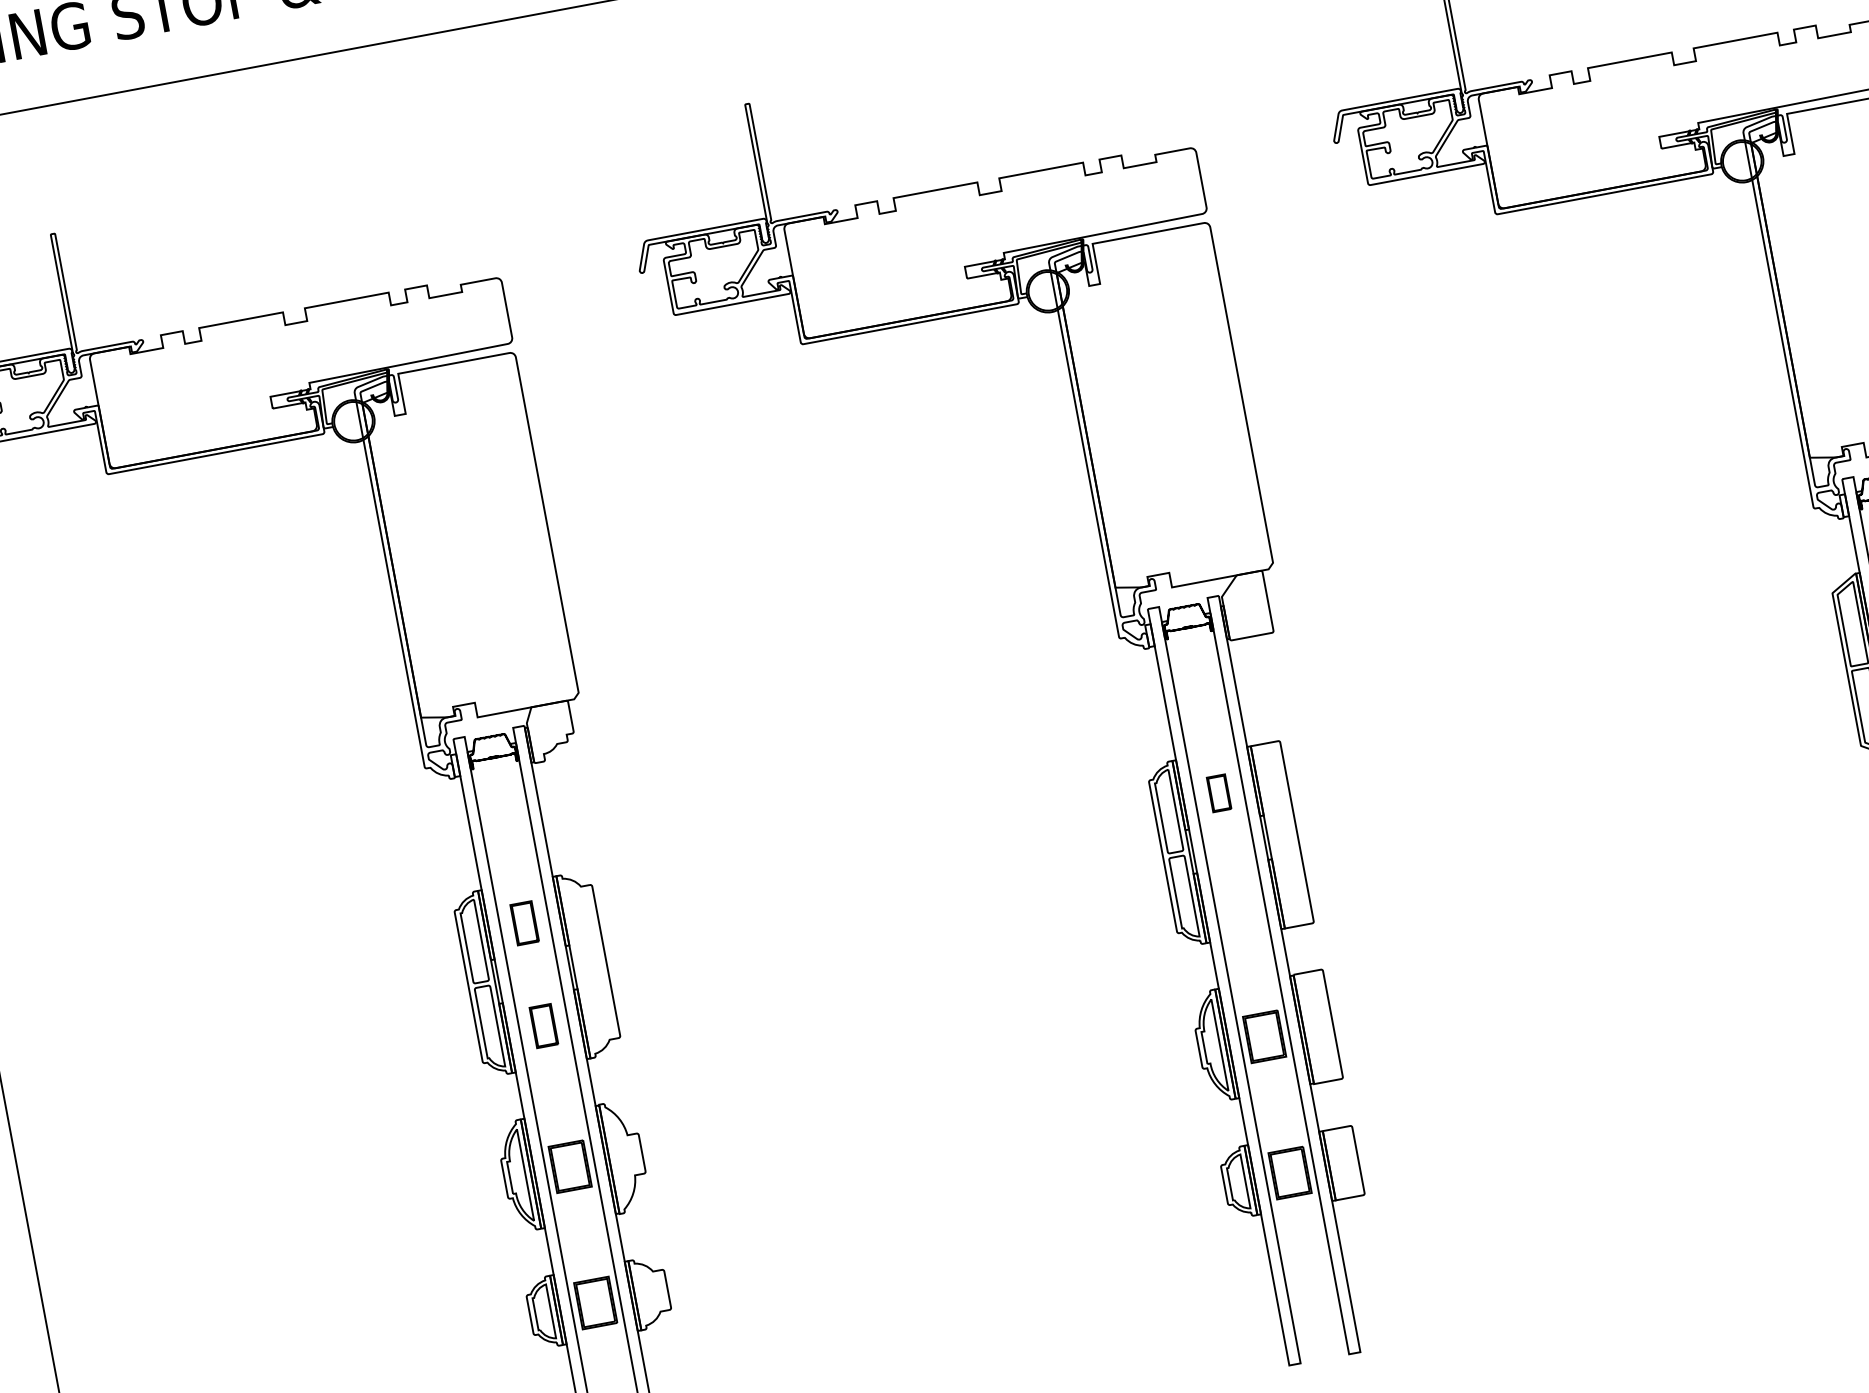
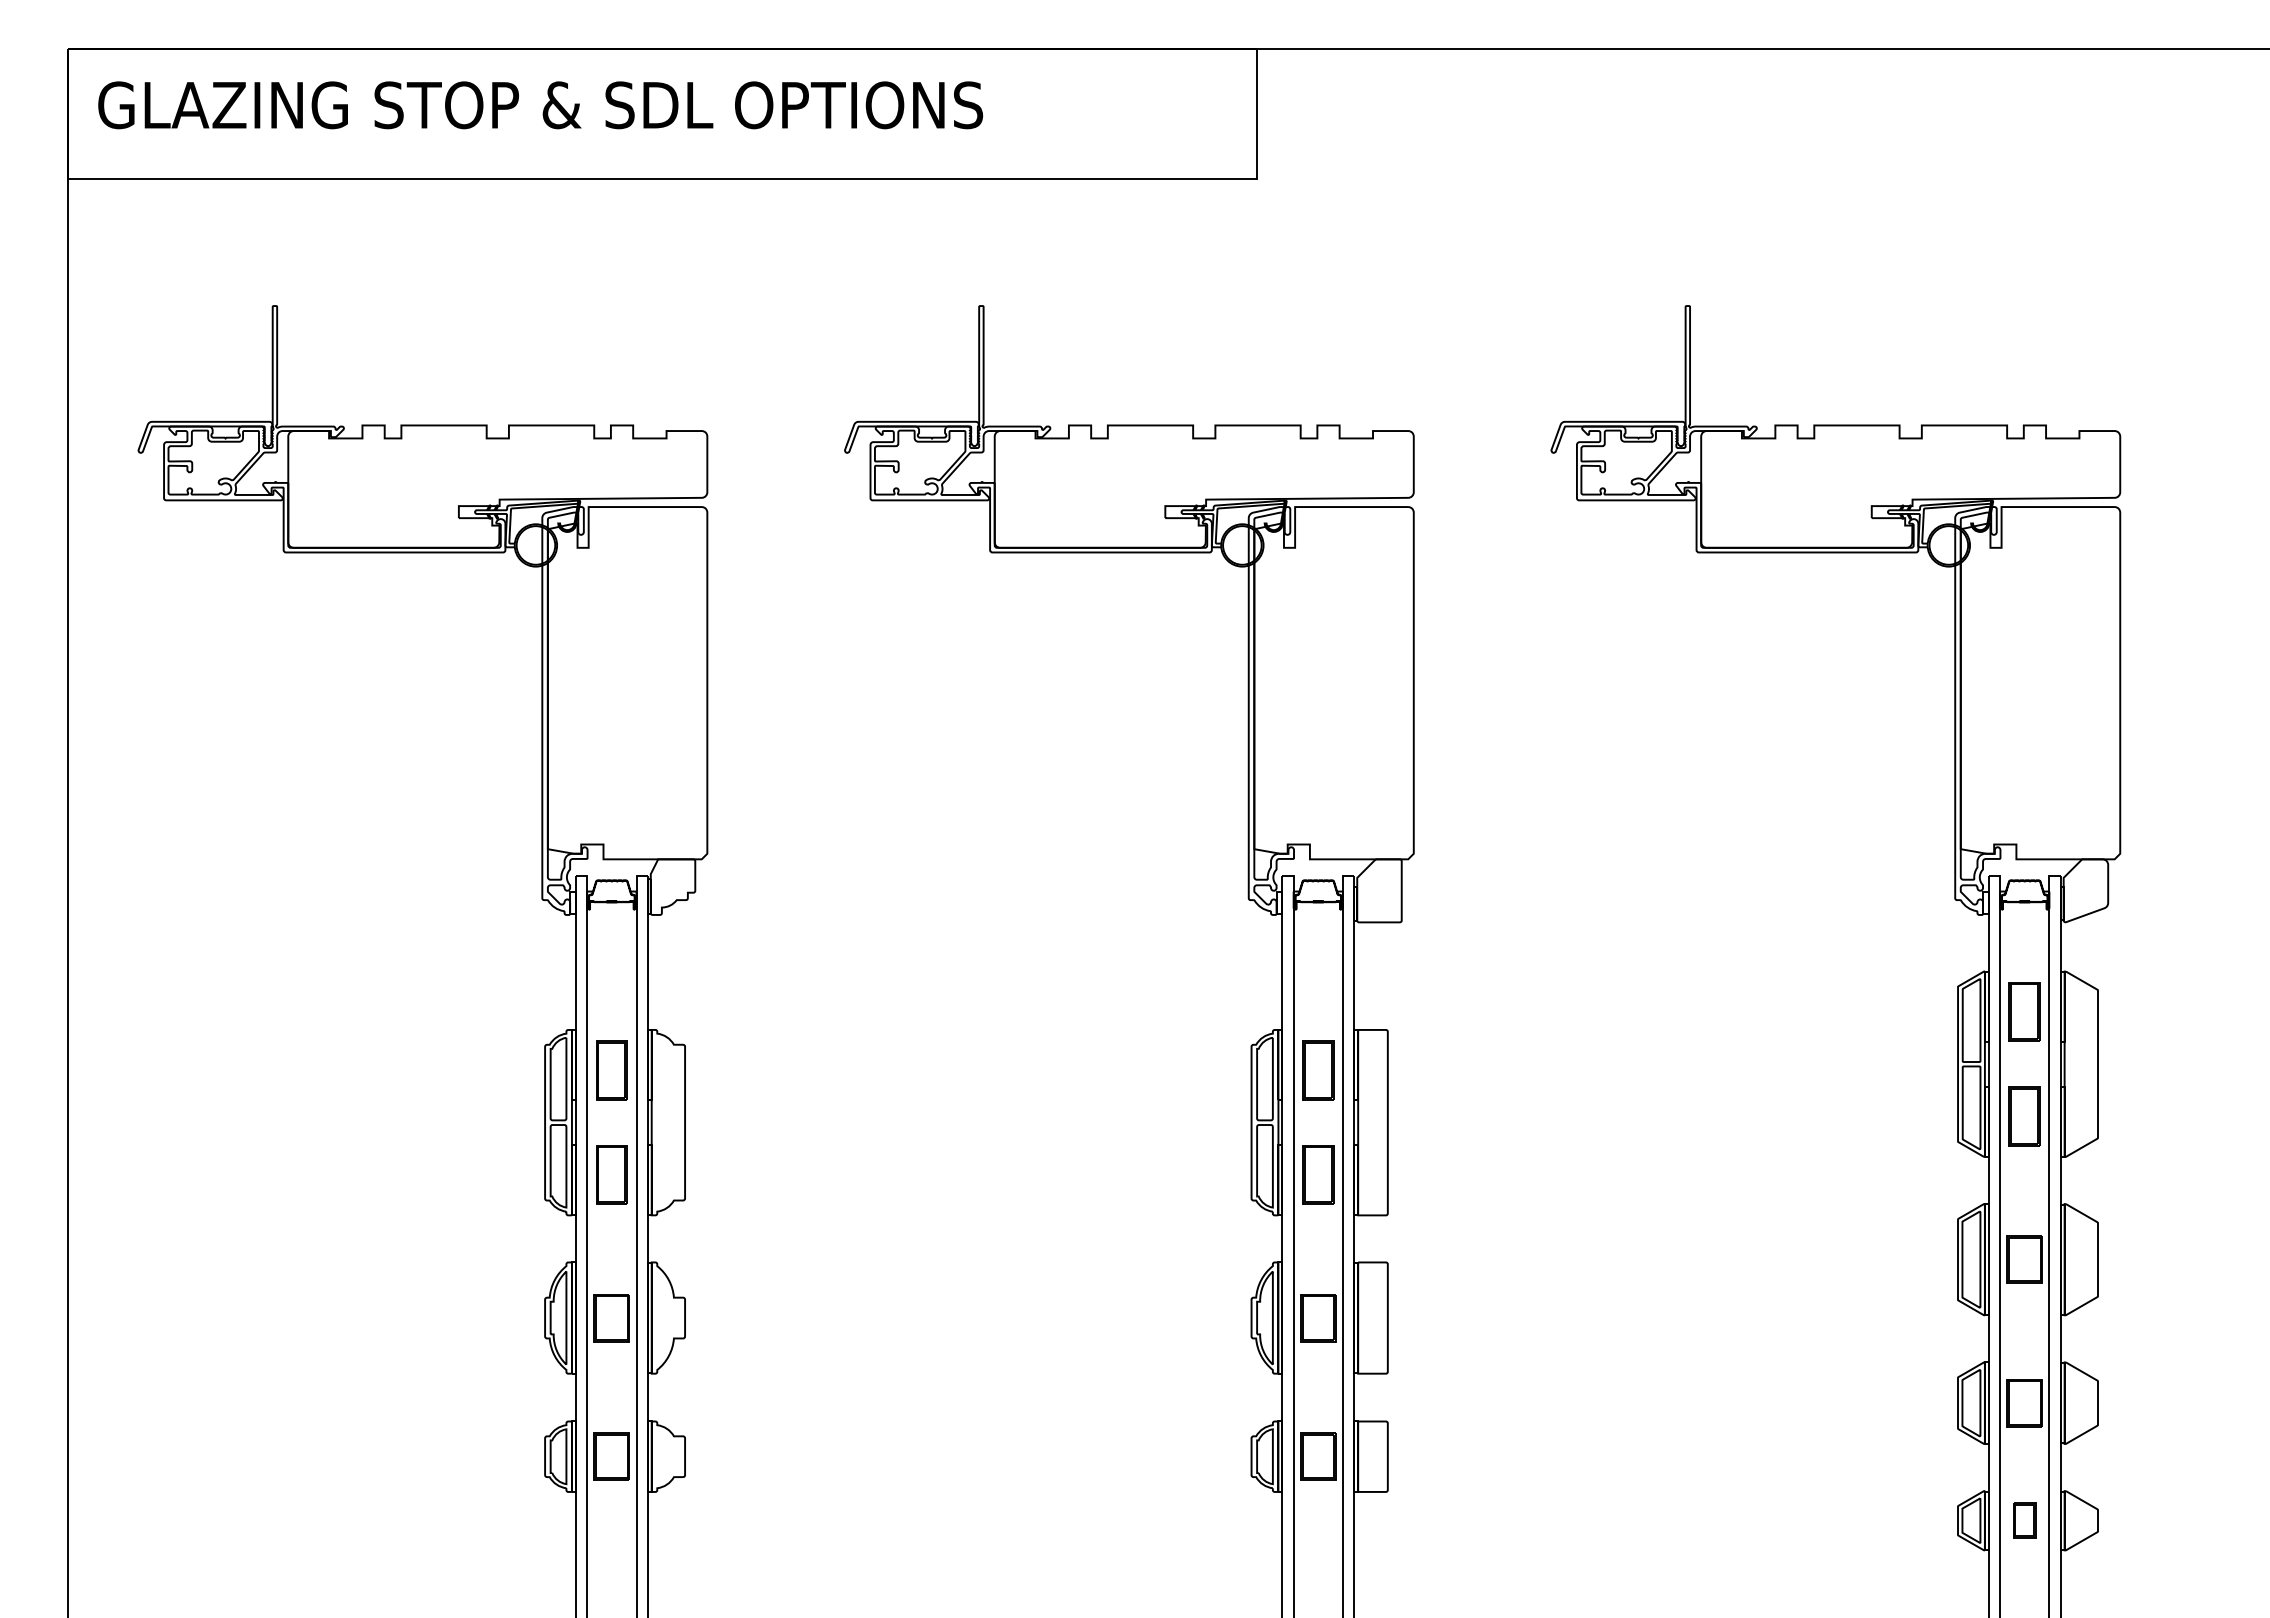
part: (1219, 793) -> (1318, 1070), size x1.67
part: (1238, 895) -> (1318, 1174), added
part: (524, 923) -> (611, 1070), size x1.43
part: (543, 1025) -> (611, 1174), size x1.43

